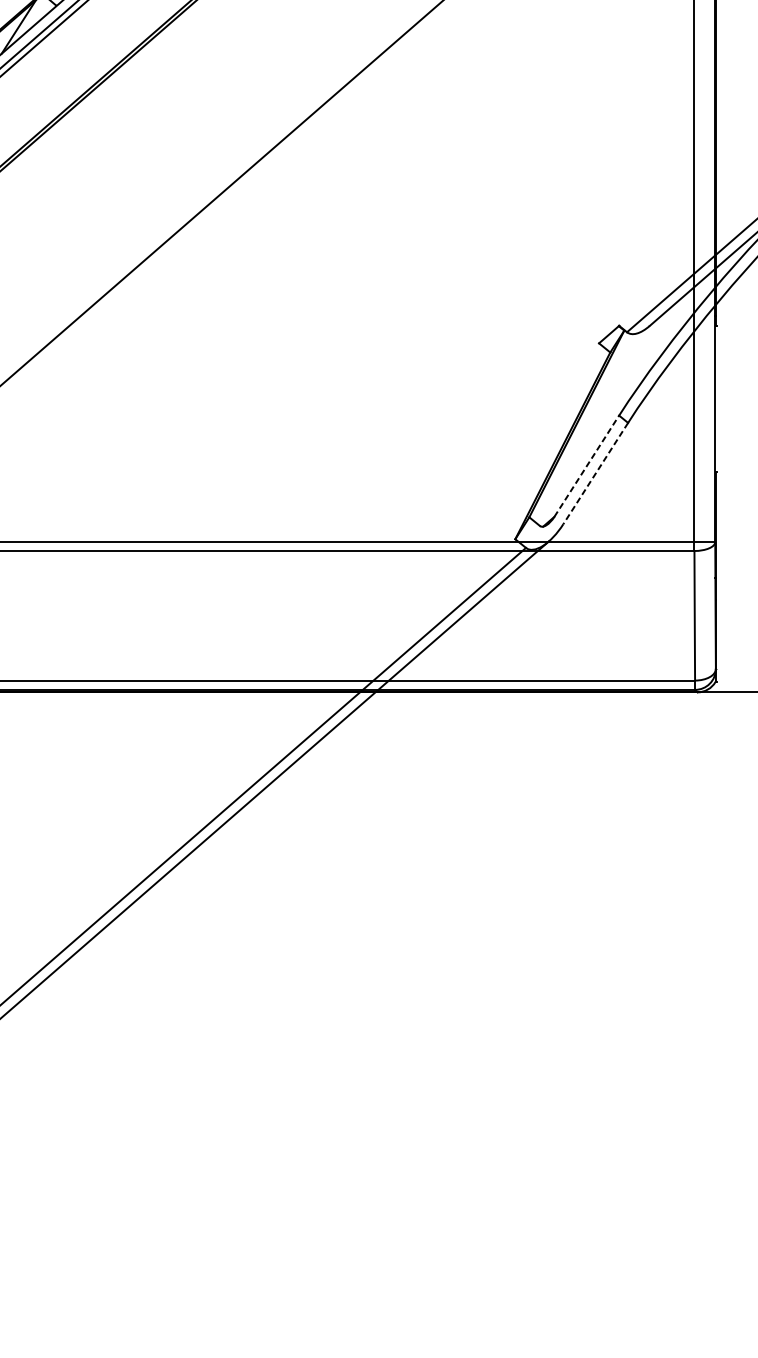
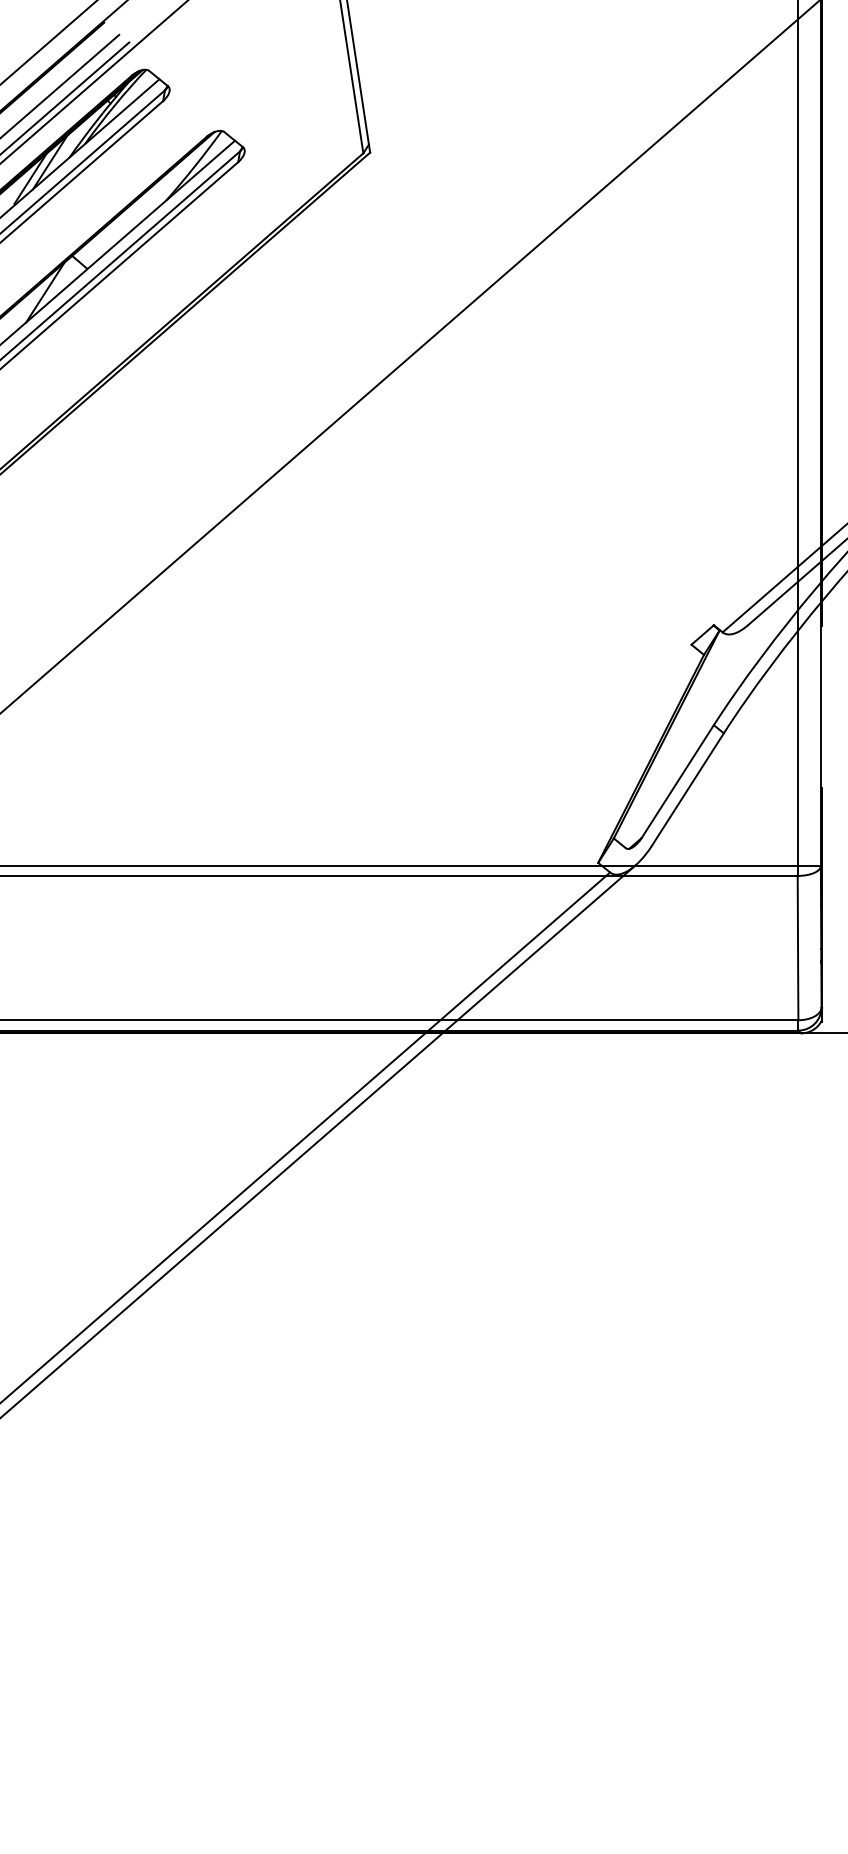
line: (586, 466) -> (677, 781), dashed -> solid
line: (595, 473) -> (687, 789), dashed -> solid

